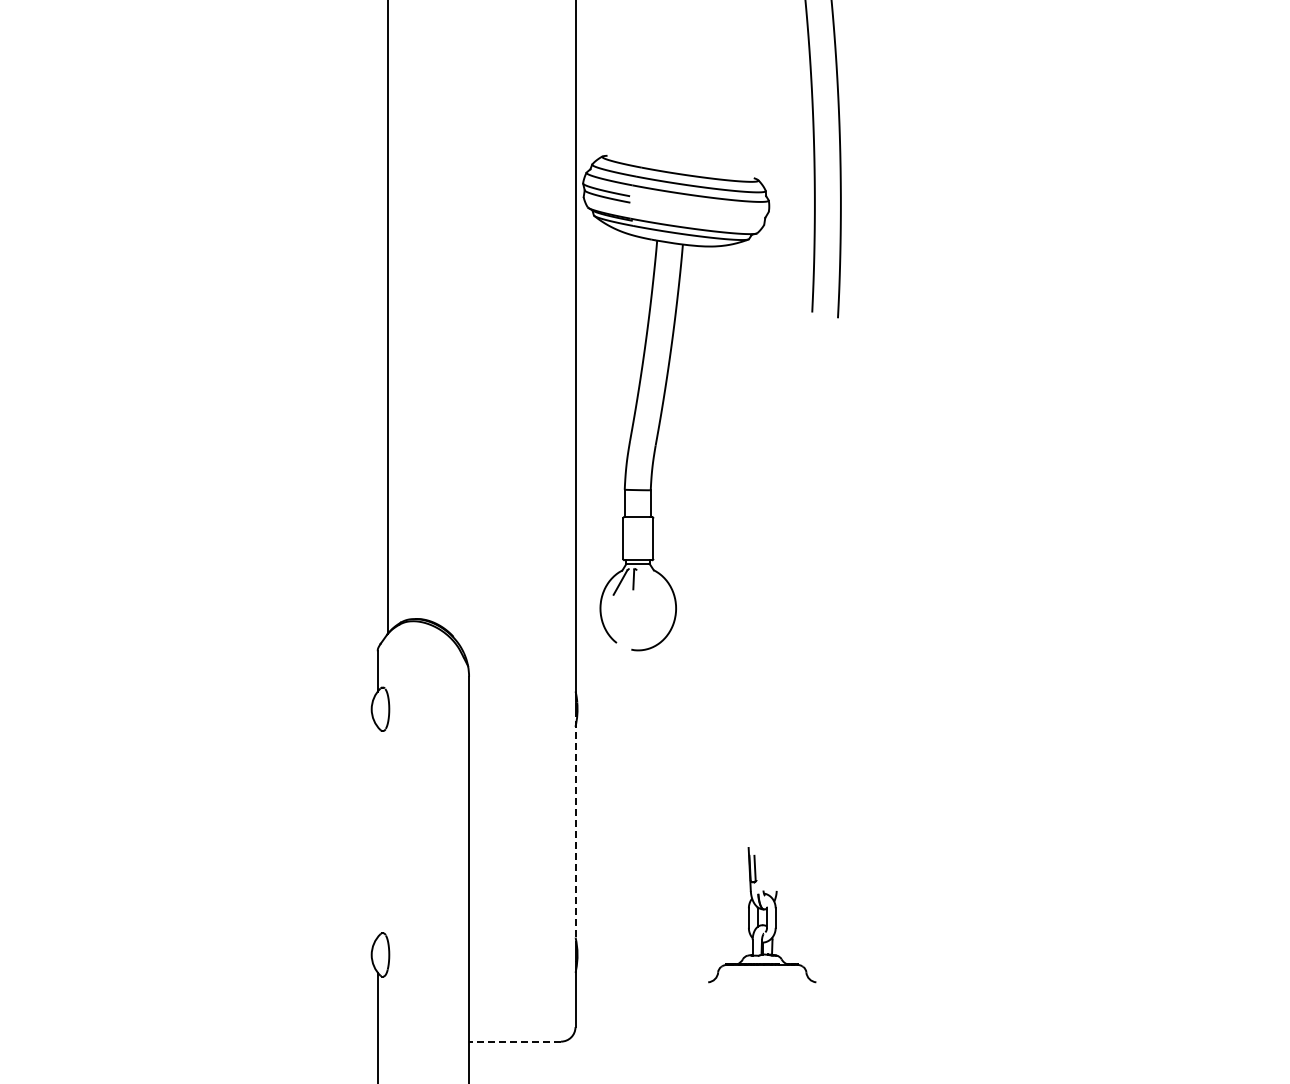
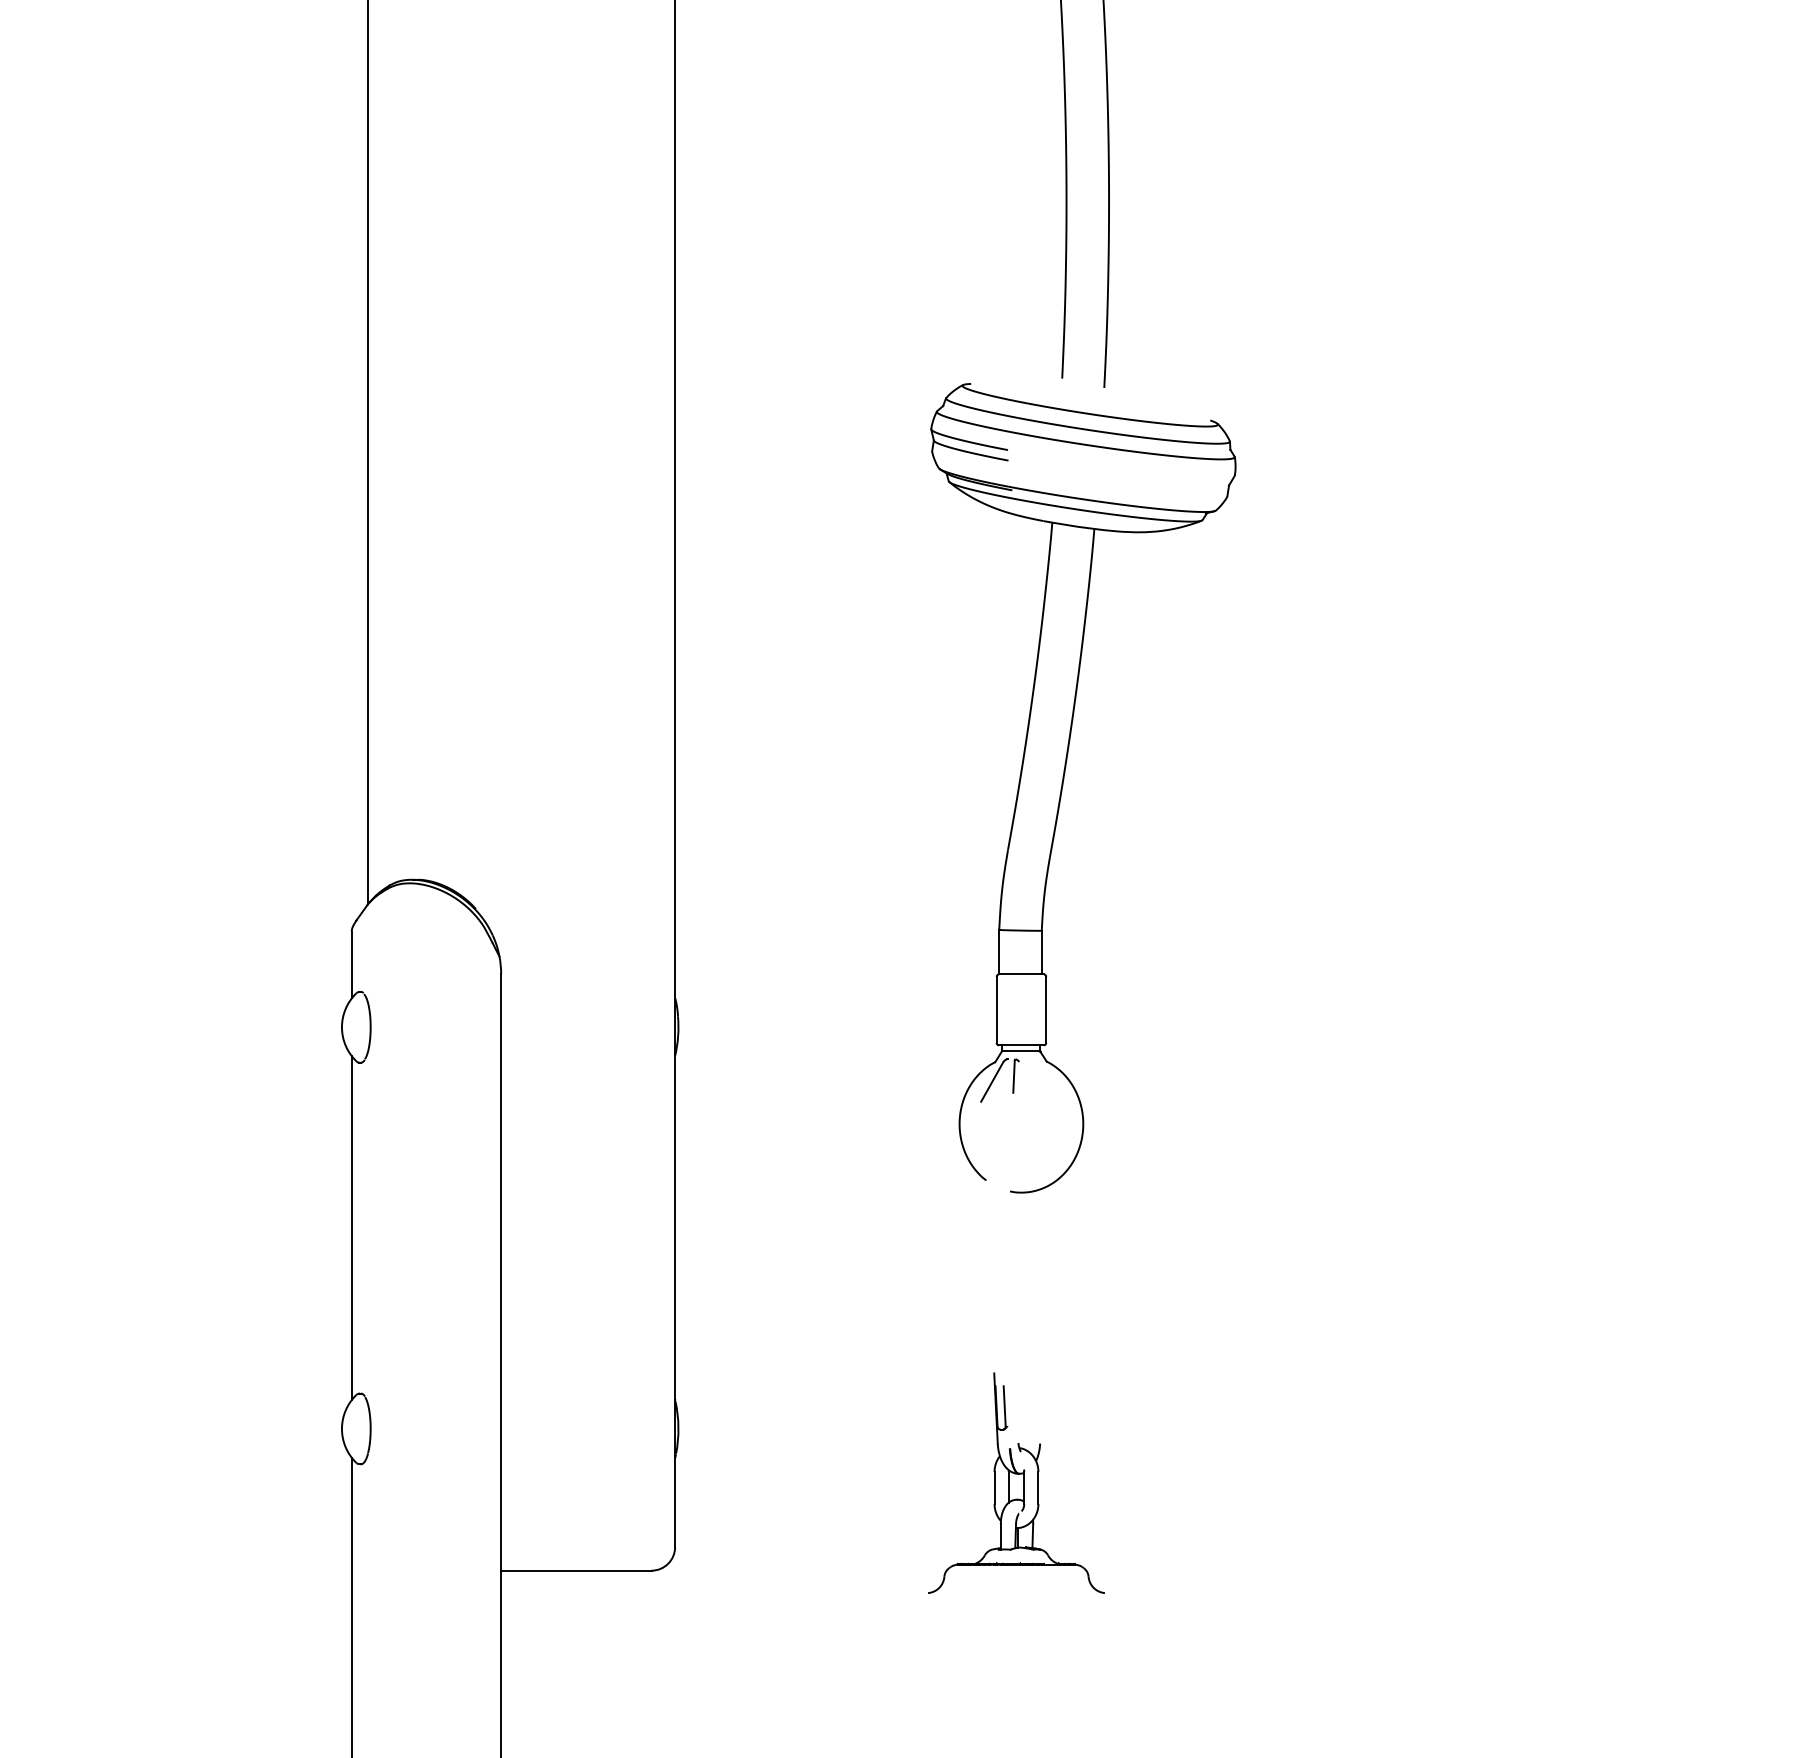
part: (664, 401) -> (1064, 785), moved
line: (377, 832) -> (351, 1228), added
line: (575, 832) -> (675, 1228), dashed -> solid
part: (762, 915) -> (1016, 1483), moved
line: (515, 1041) -> (577, 1570), dashed -> solid

